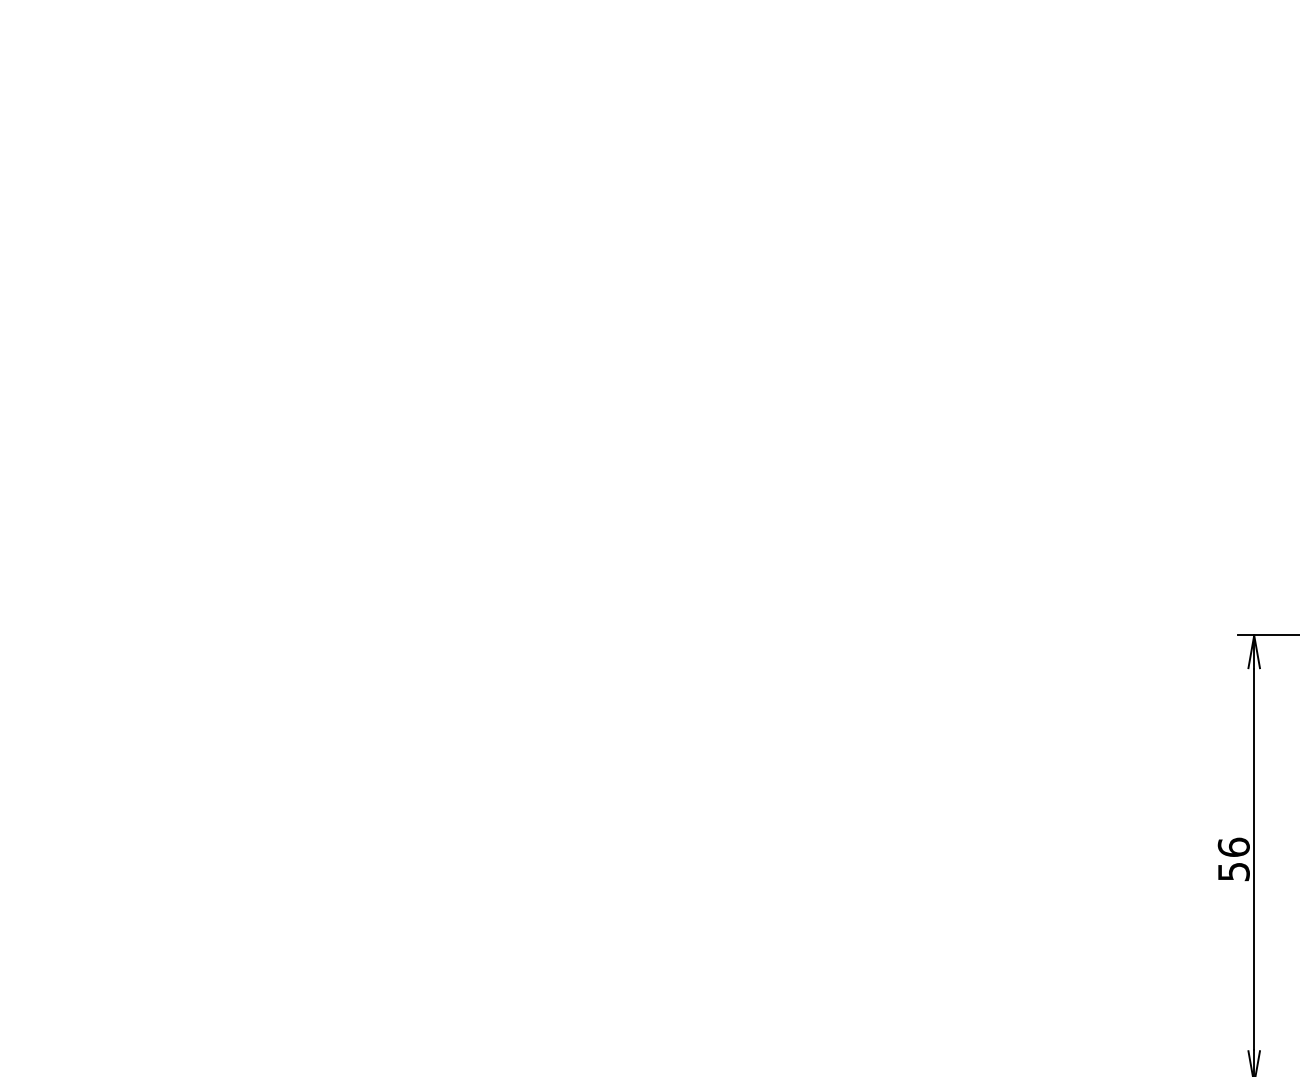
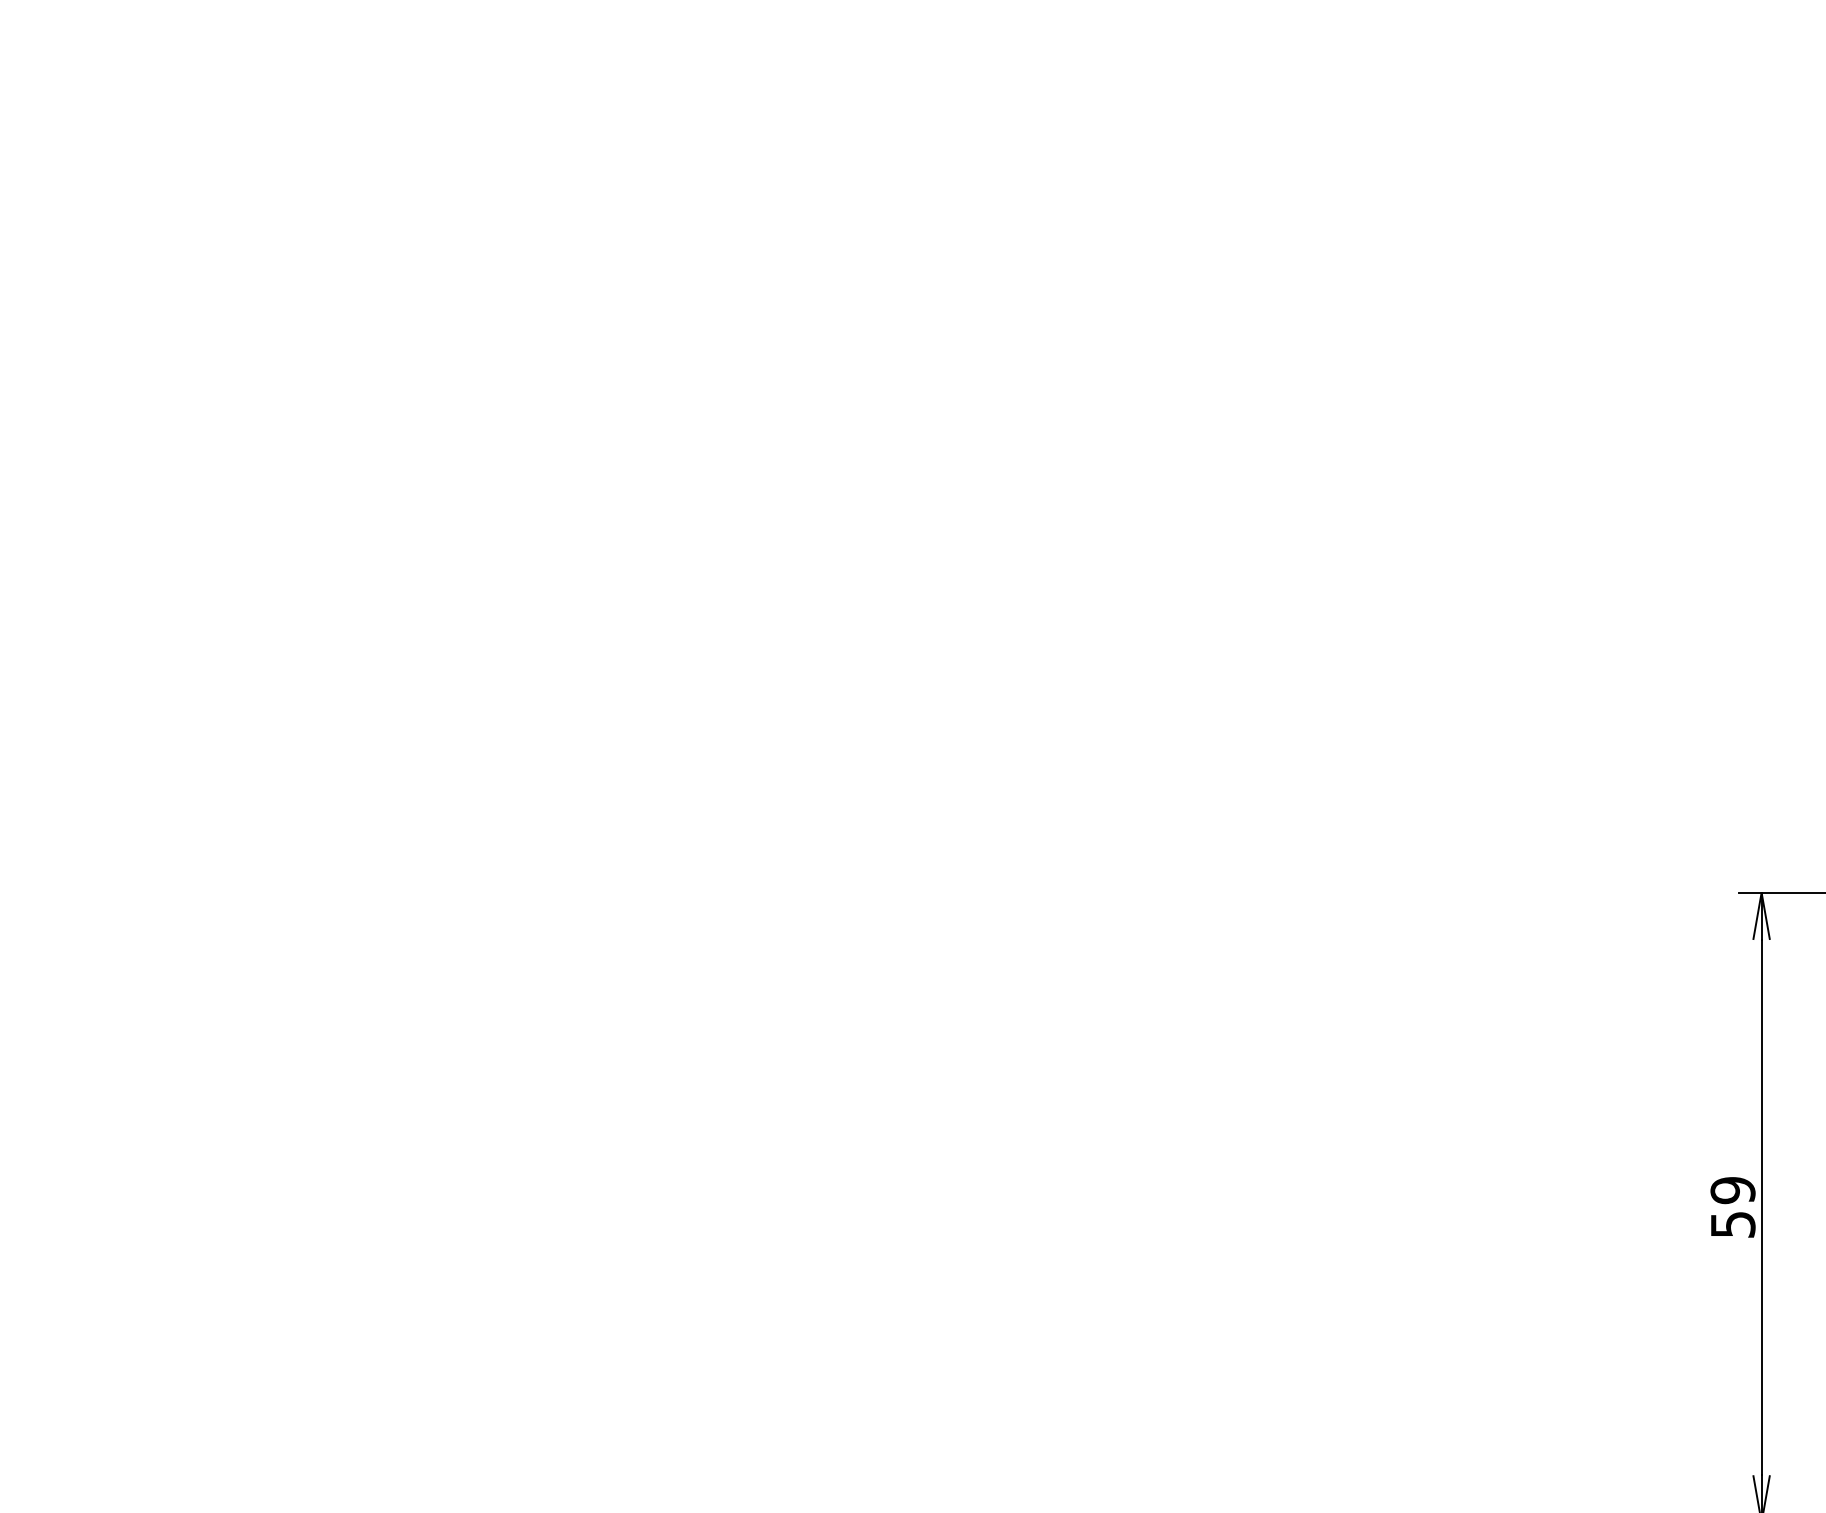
text: (1233, 847) -> (1732, 1190), 56 -> 59

